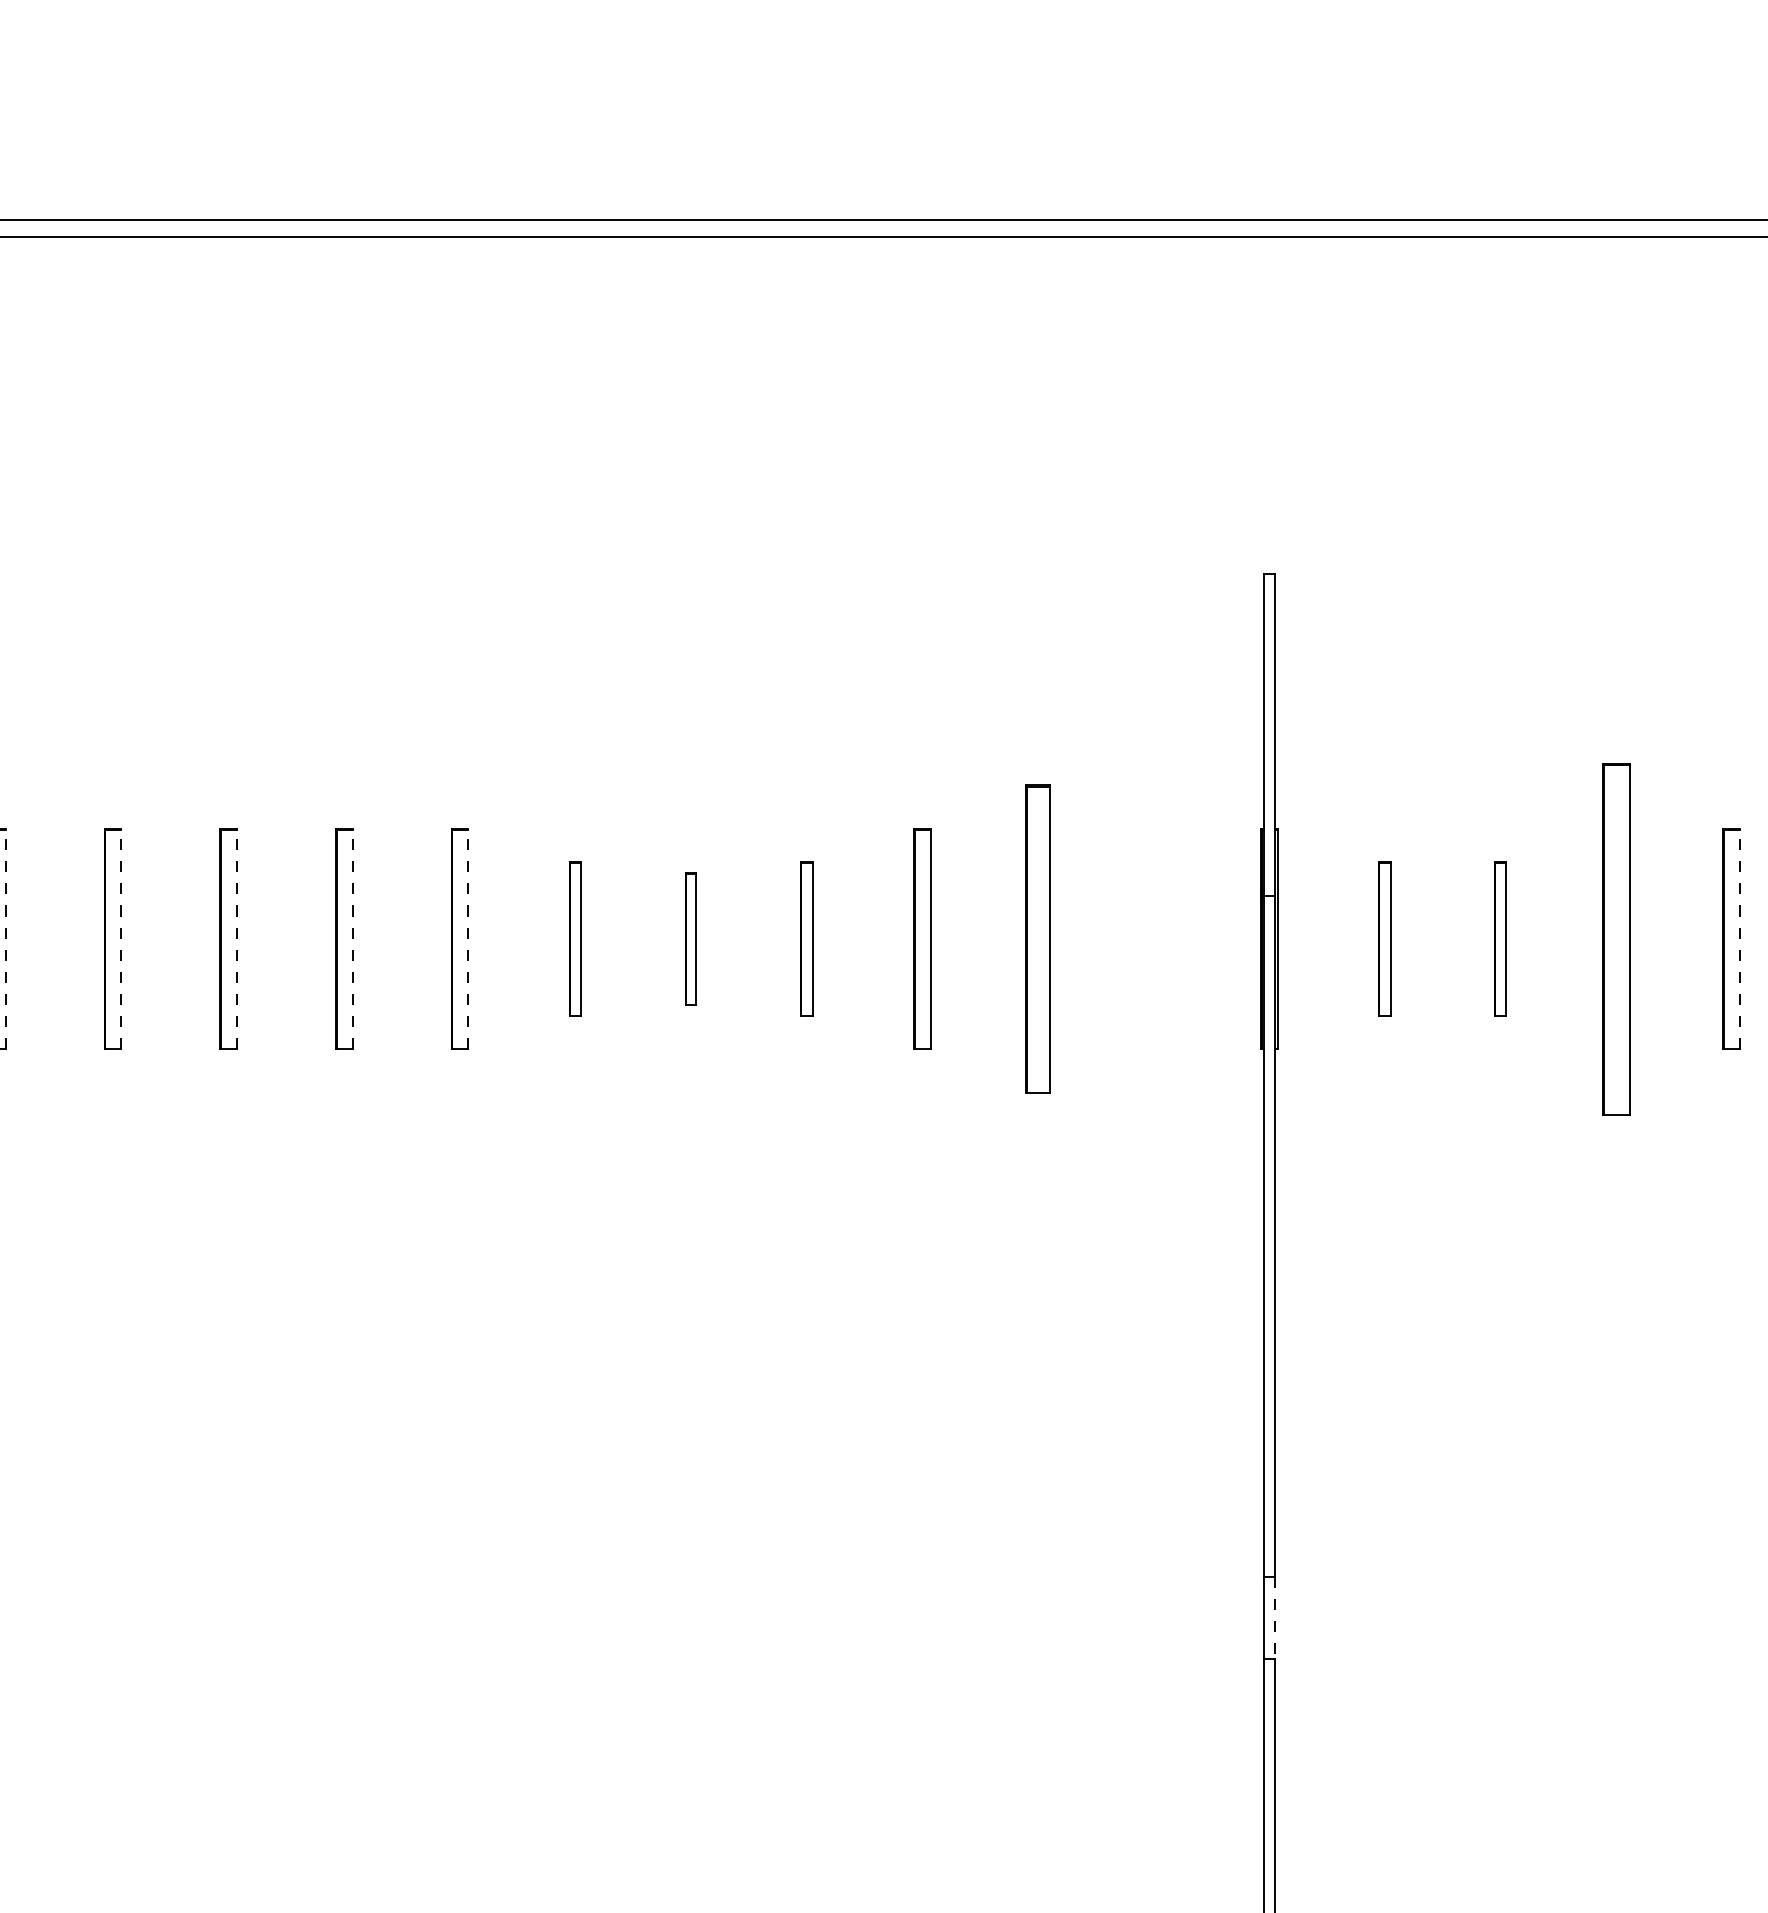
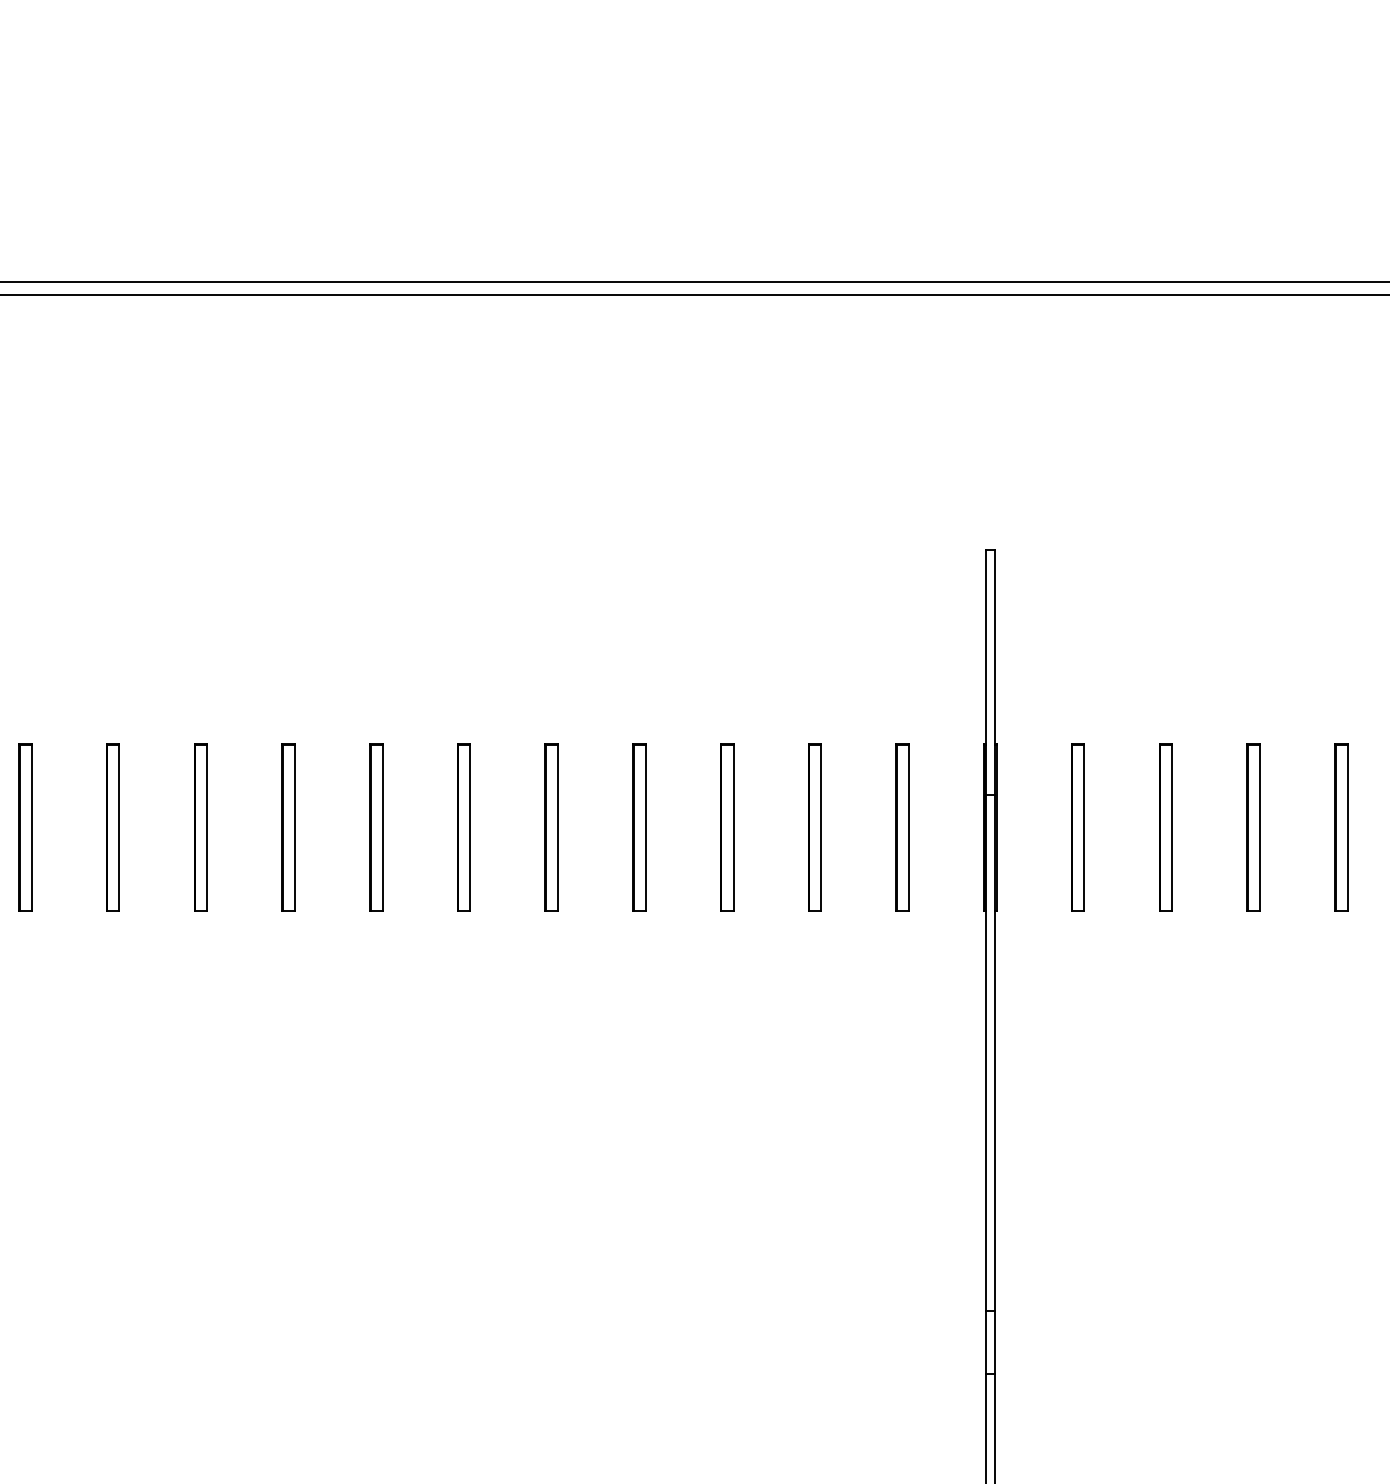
line: (5, 938) -> (31, 827), dashed -> solid
line: (121, 938) -> (119, 827), dashed -> solid
line: (237, 938) -> (207, 827), dashed -> solid
line: (352, 938) -> (294, 827), dashed -> solid
line: (468, 938) -> (382, 827), dashed -> solid
part: (574, 938) -> (463, 827), size x1.43
part: (690, 938) -> (551, 827), size x1.67
part: (806, 938) -> (639, 827), size x1.43
part: (1037, 938) -> (814, 827), size x0.71
part: (1153, 938) -> (902, 827), added
part: (1383, 938) -> (1077, 827), size x1.43
part: (1499, 938) -> (1165, 827), size x1.43
part: (1615, 938) -> (1253, 827), size x0.62
line: (1739, 938) -> (1347, 827), dashed -> solid
line: (1274, 1618) -> (994, 1343), dashed -> solid

